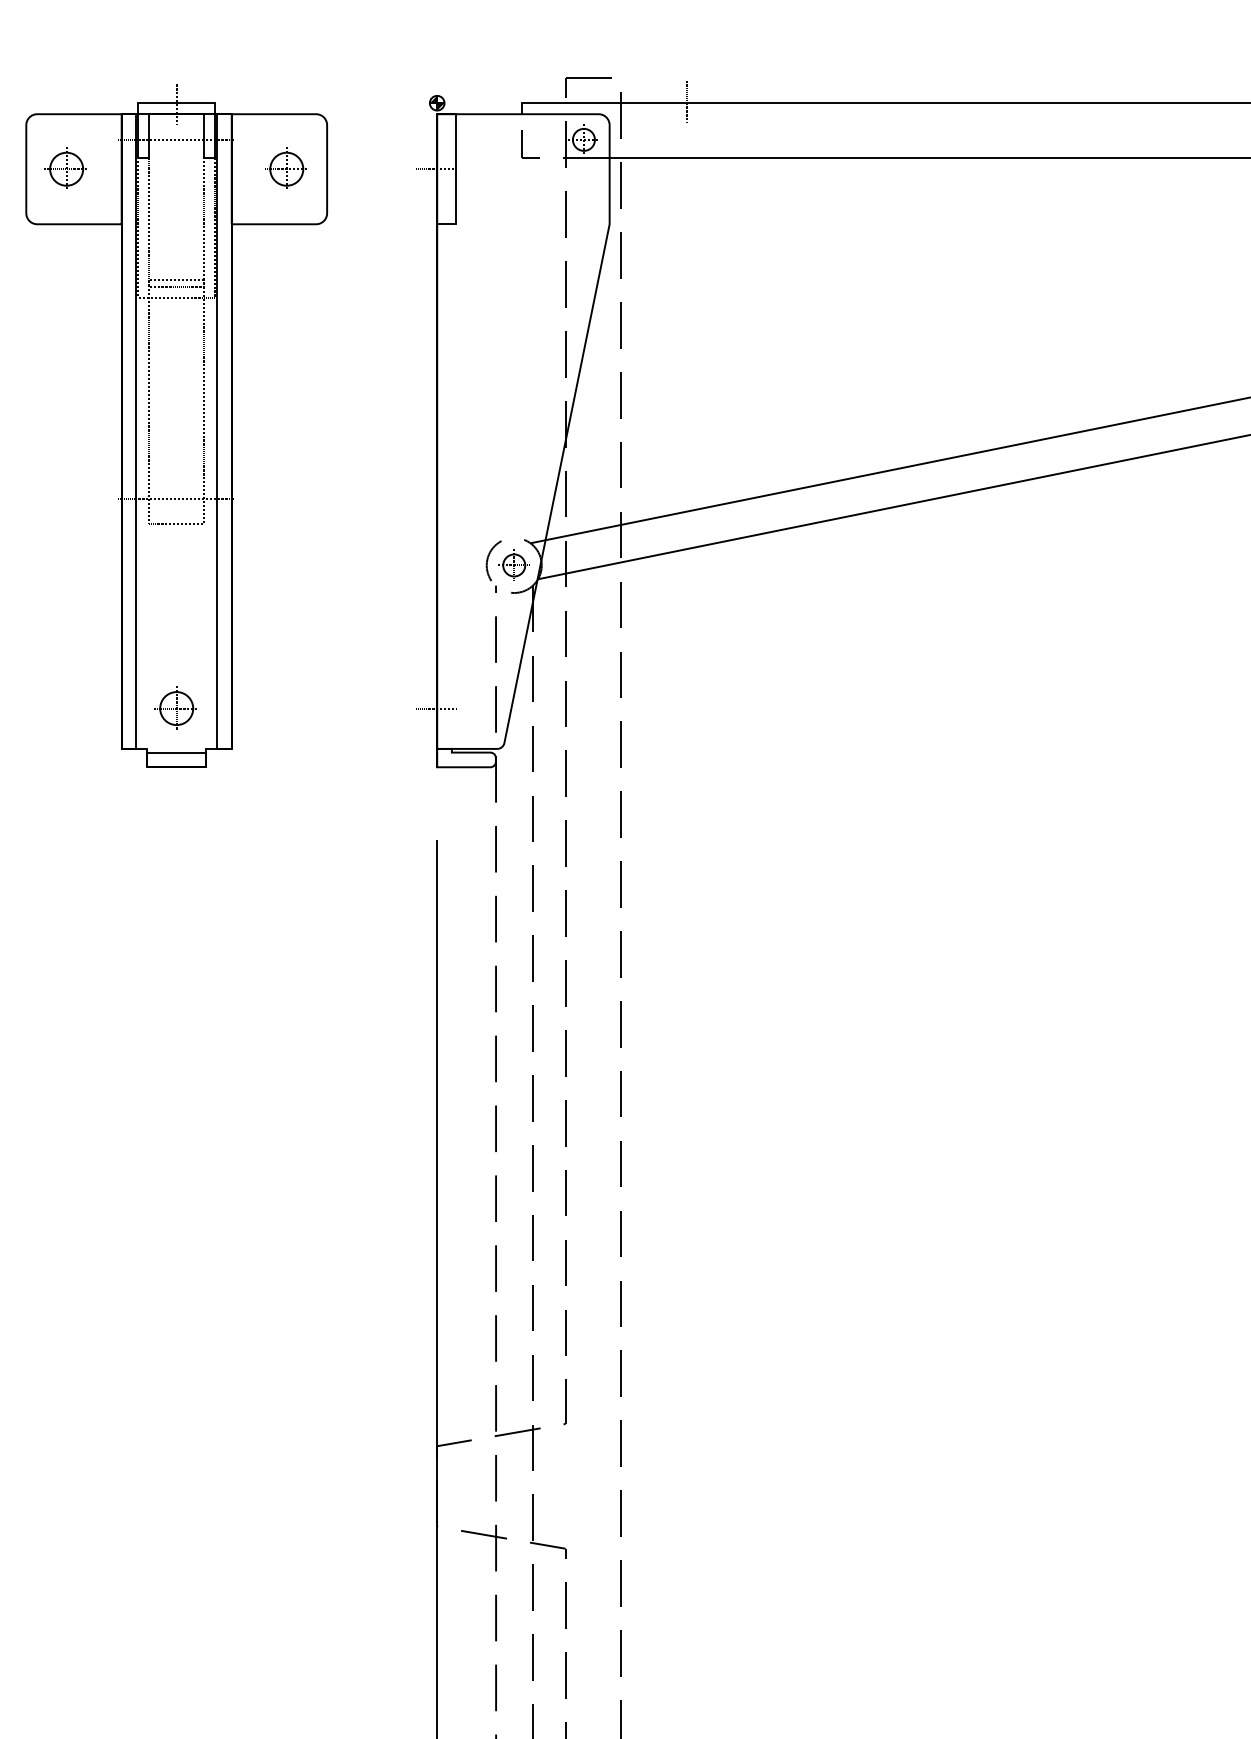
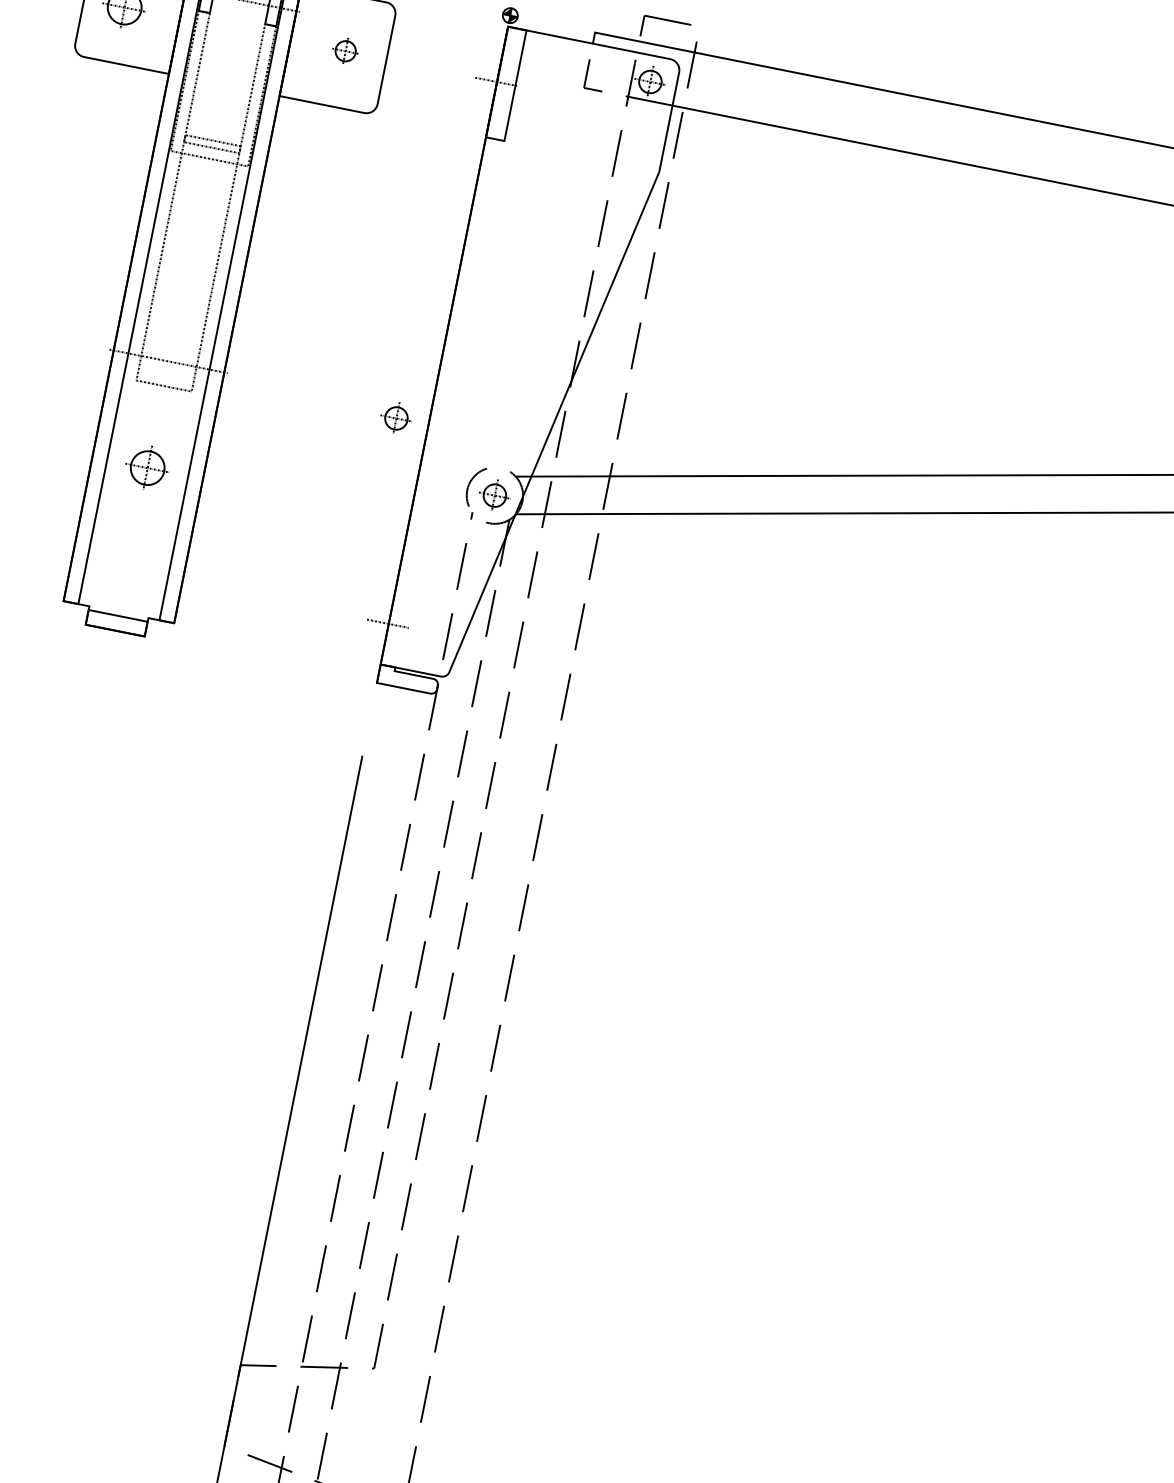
line: (686, 102) -> (760, 65), removed
part: (285, 167) -> (344, 49), size x0.6
part: (404, 509) -> (395, 417), added
part: (175, 707) -> (146, 466), moved

